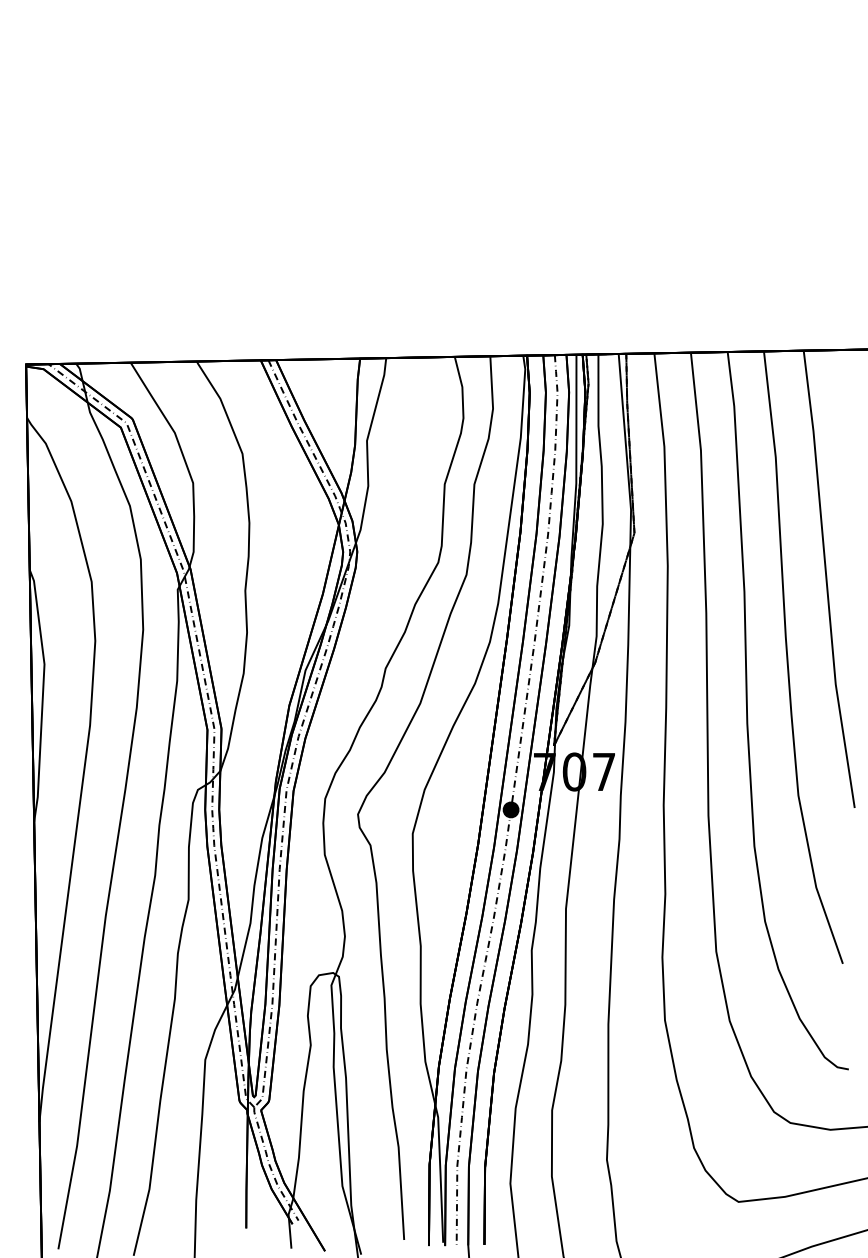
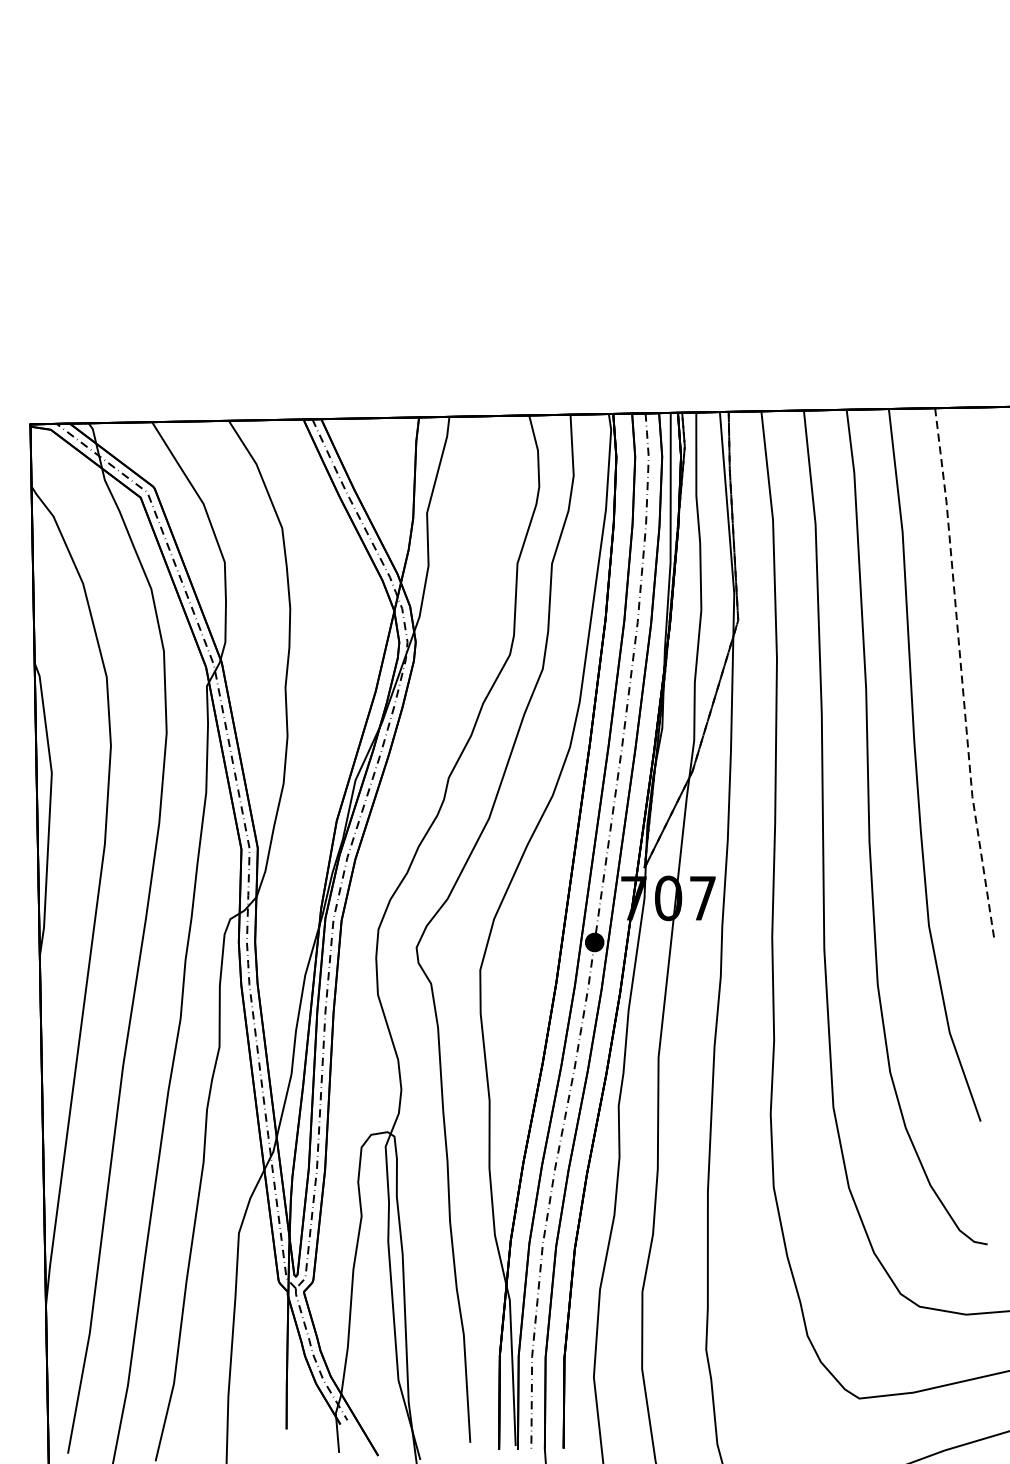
line: (826, 580) -> (961, 675), solid -> dashed

